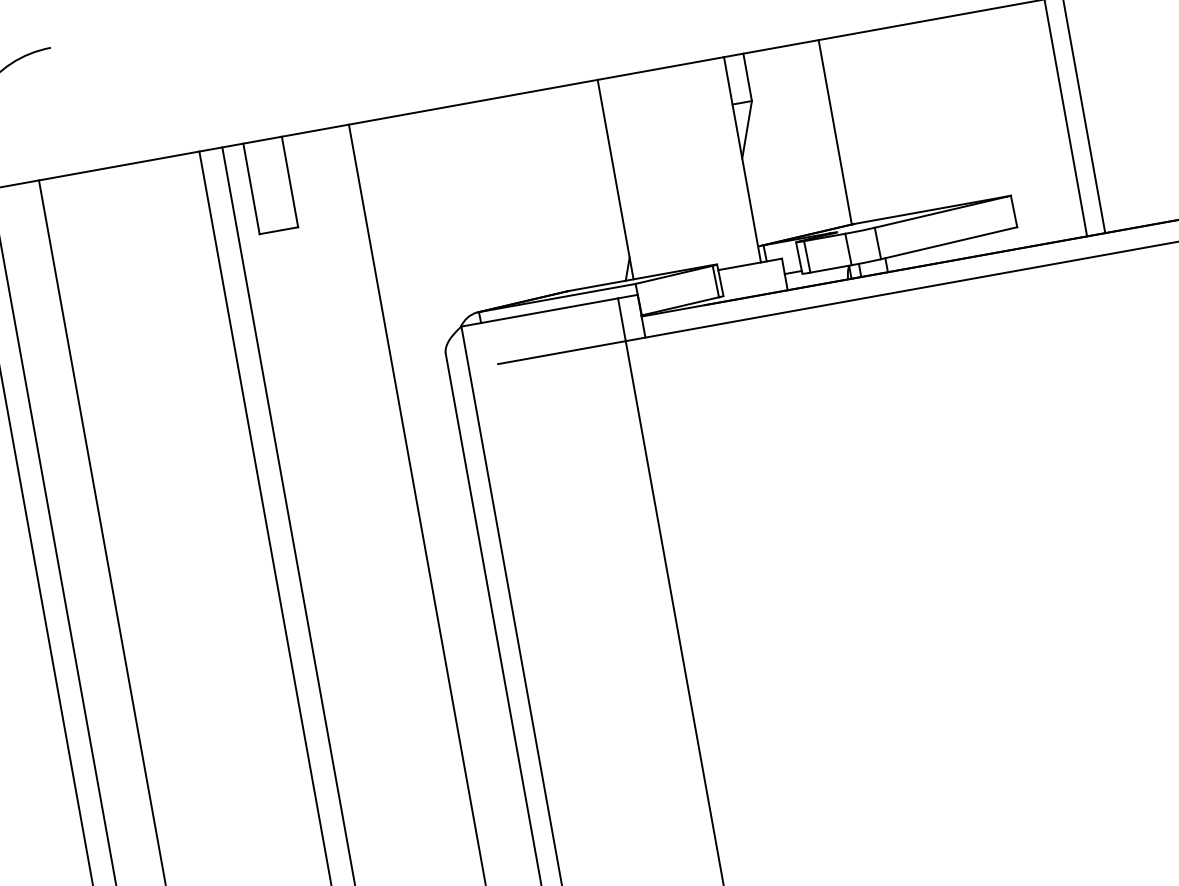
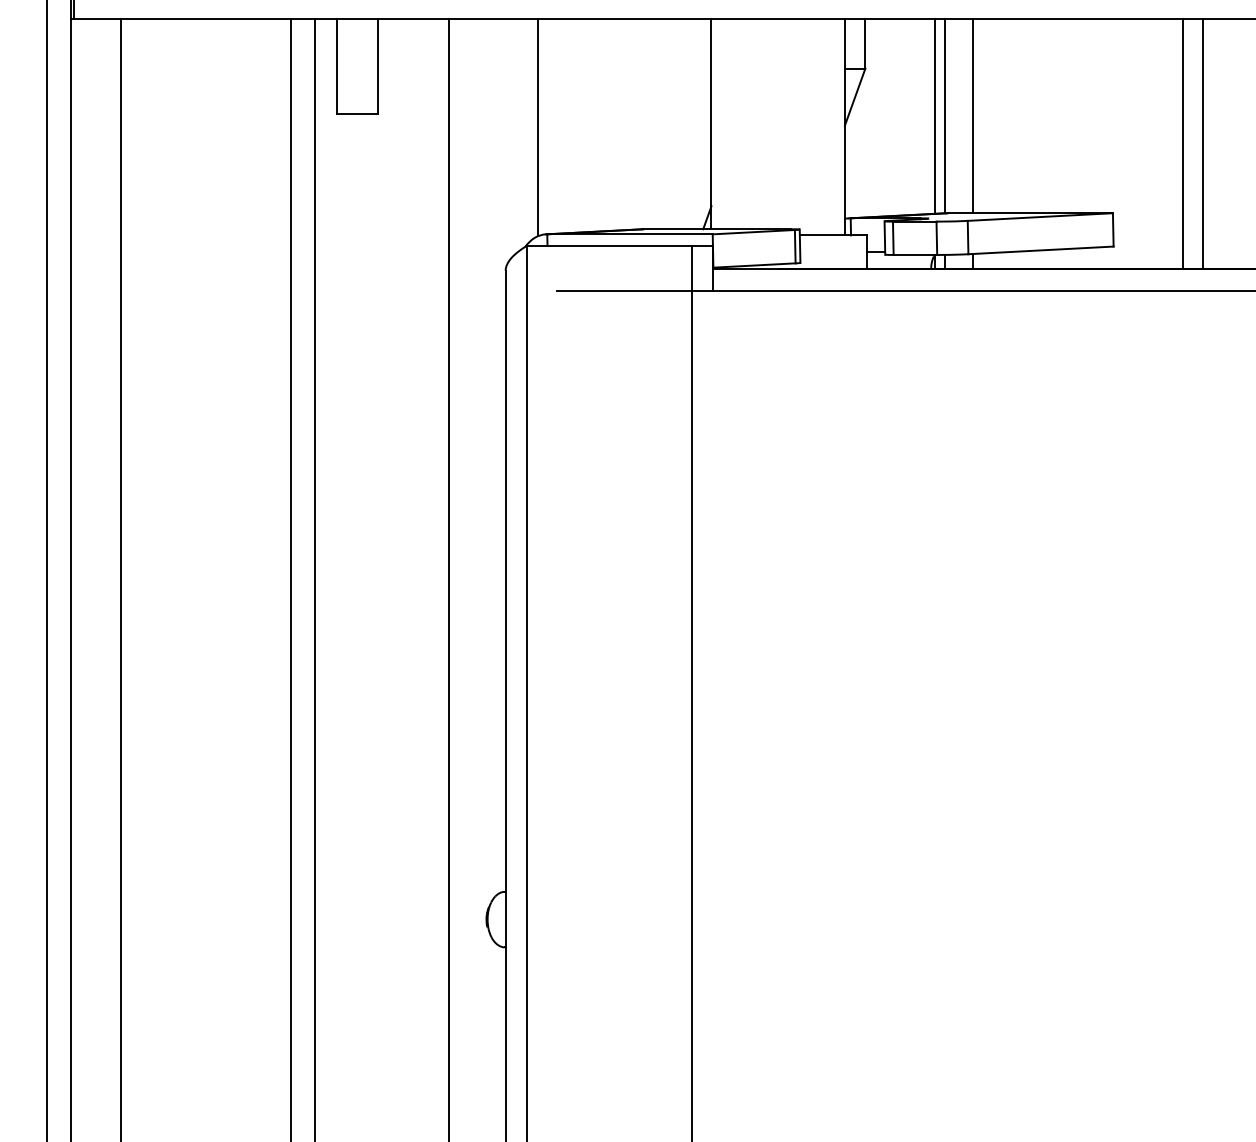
line: (862, 126) -> (973, 115), added
line: (825, 133) -> (934, 115), added
line: (451, 212) -> (537, 127), added

